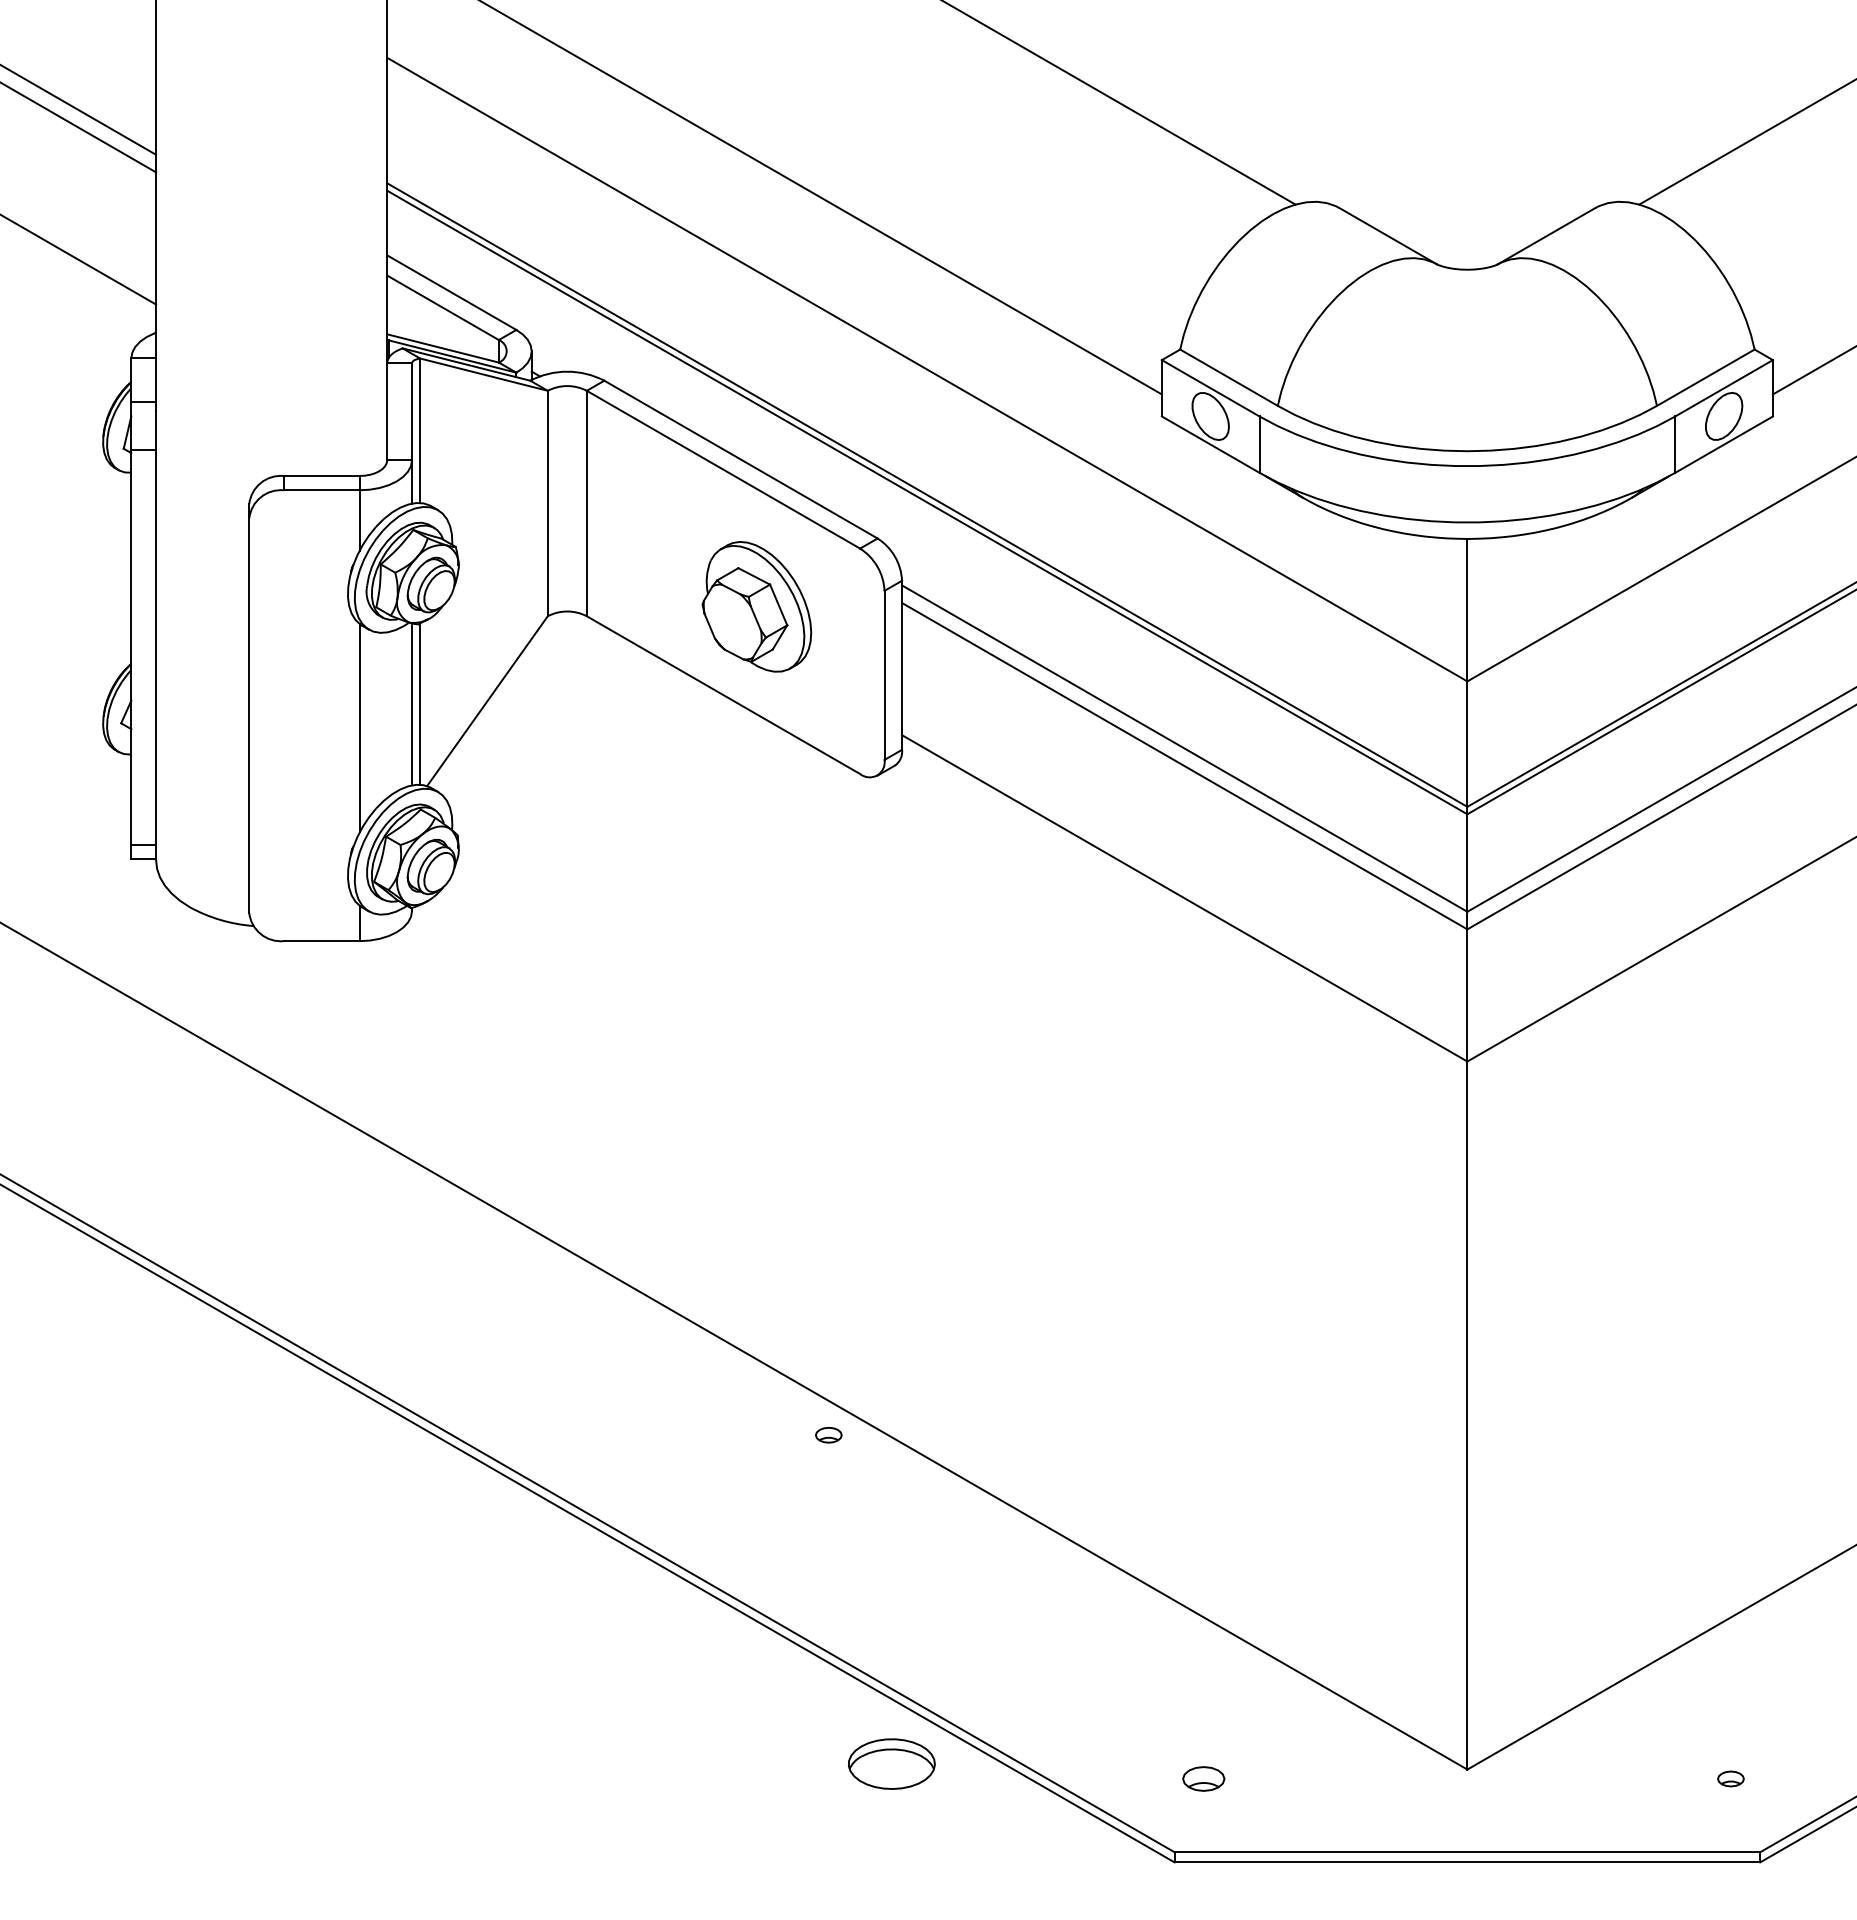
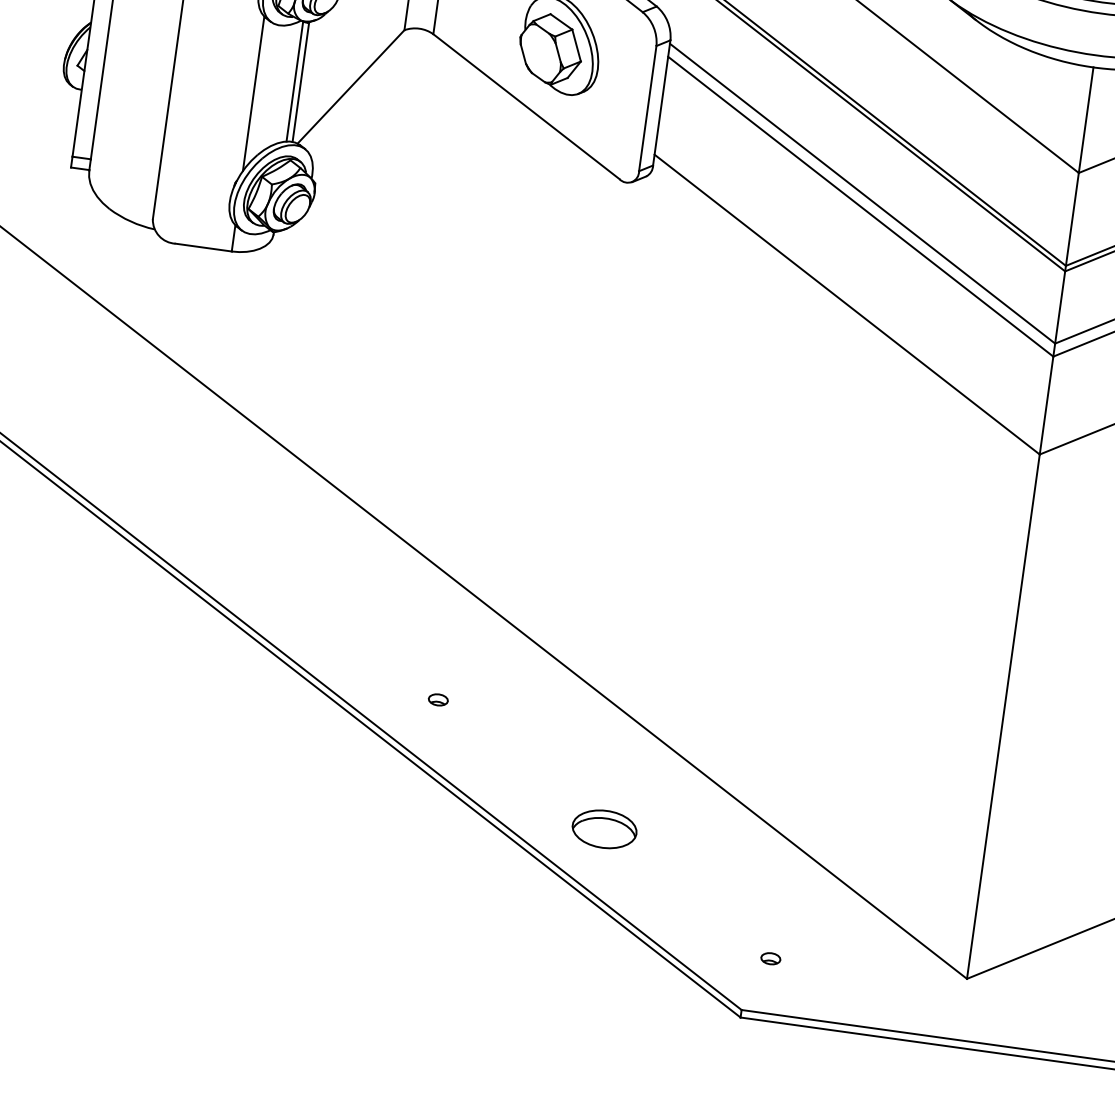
part: (828, 1434) -> (438, 699), moved
part: (891, 1763) -> (604, 828), moved
part: (1203, 1778) -> (770, 958), size x0.62

